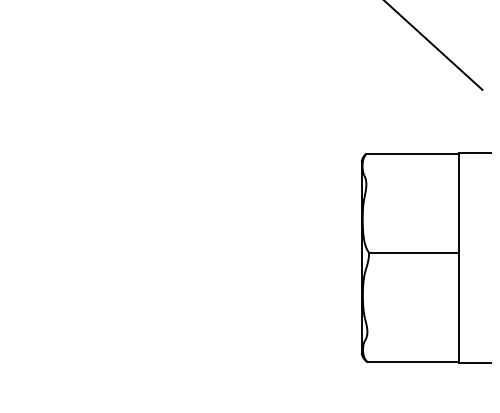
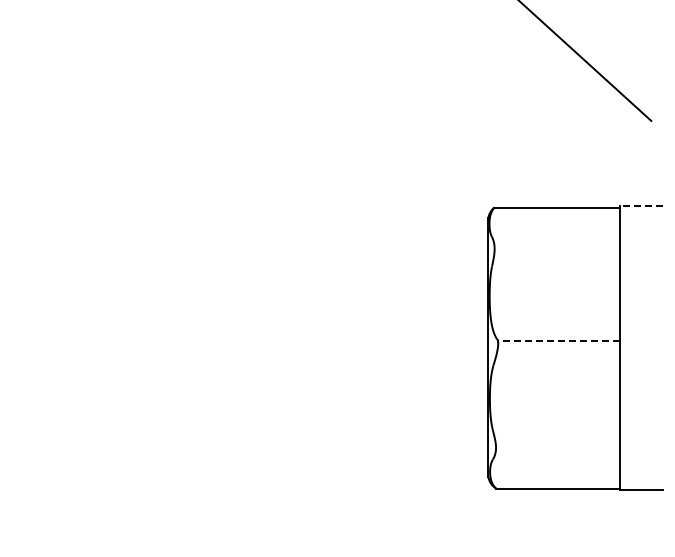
line: (475, 152) -> (641, 205), solid -> dashed
line: (413, 252) -> (558, 340), solid -> dashed

